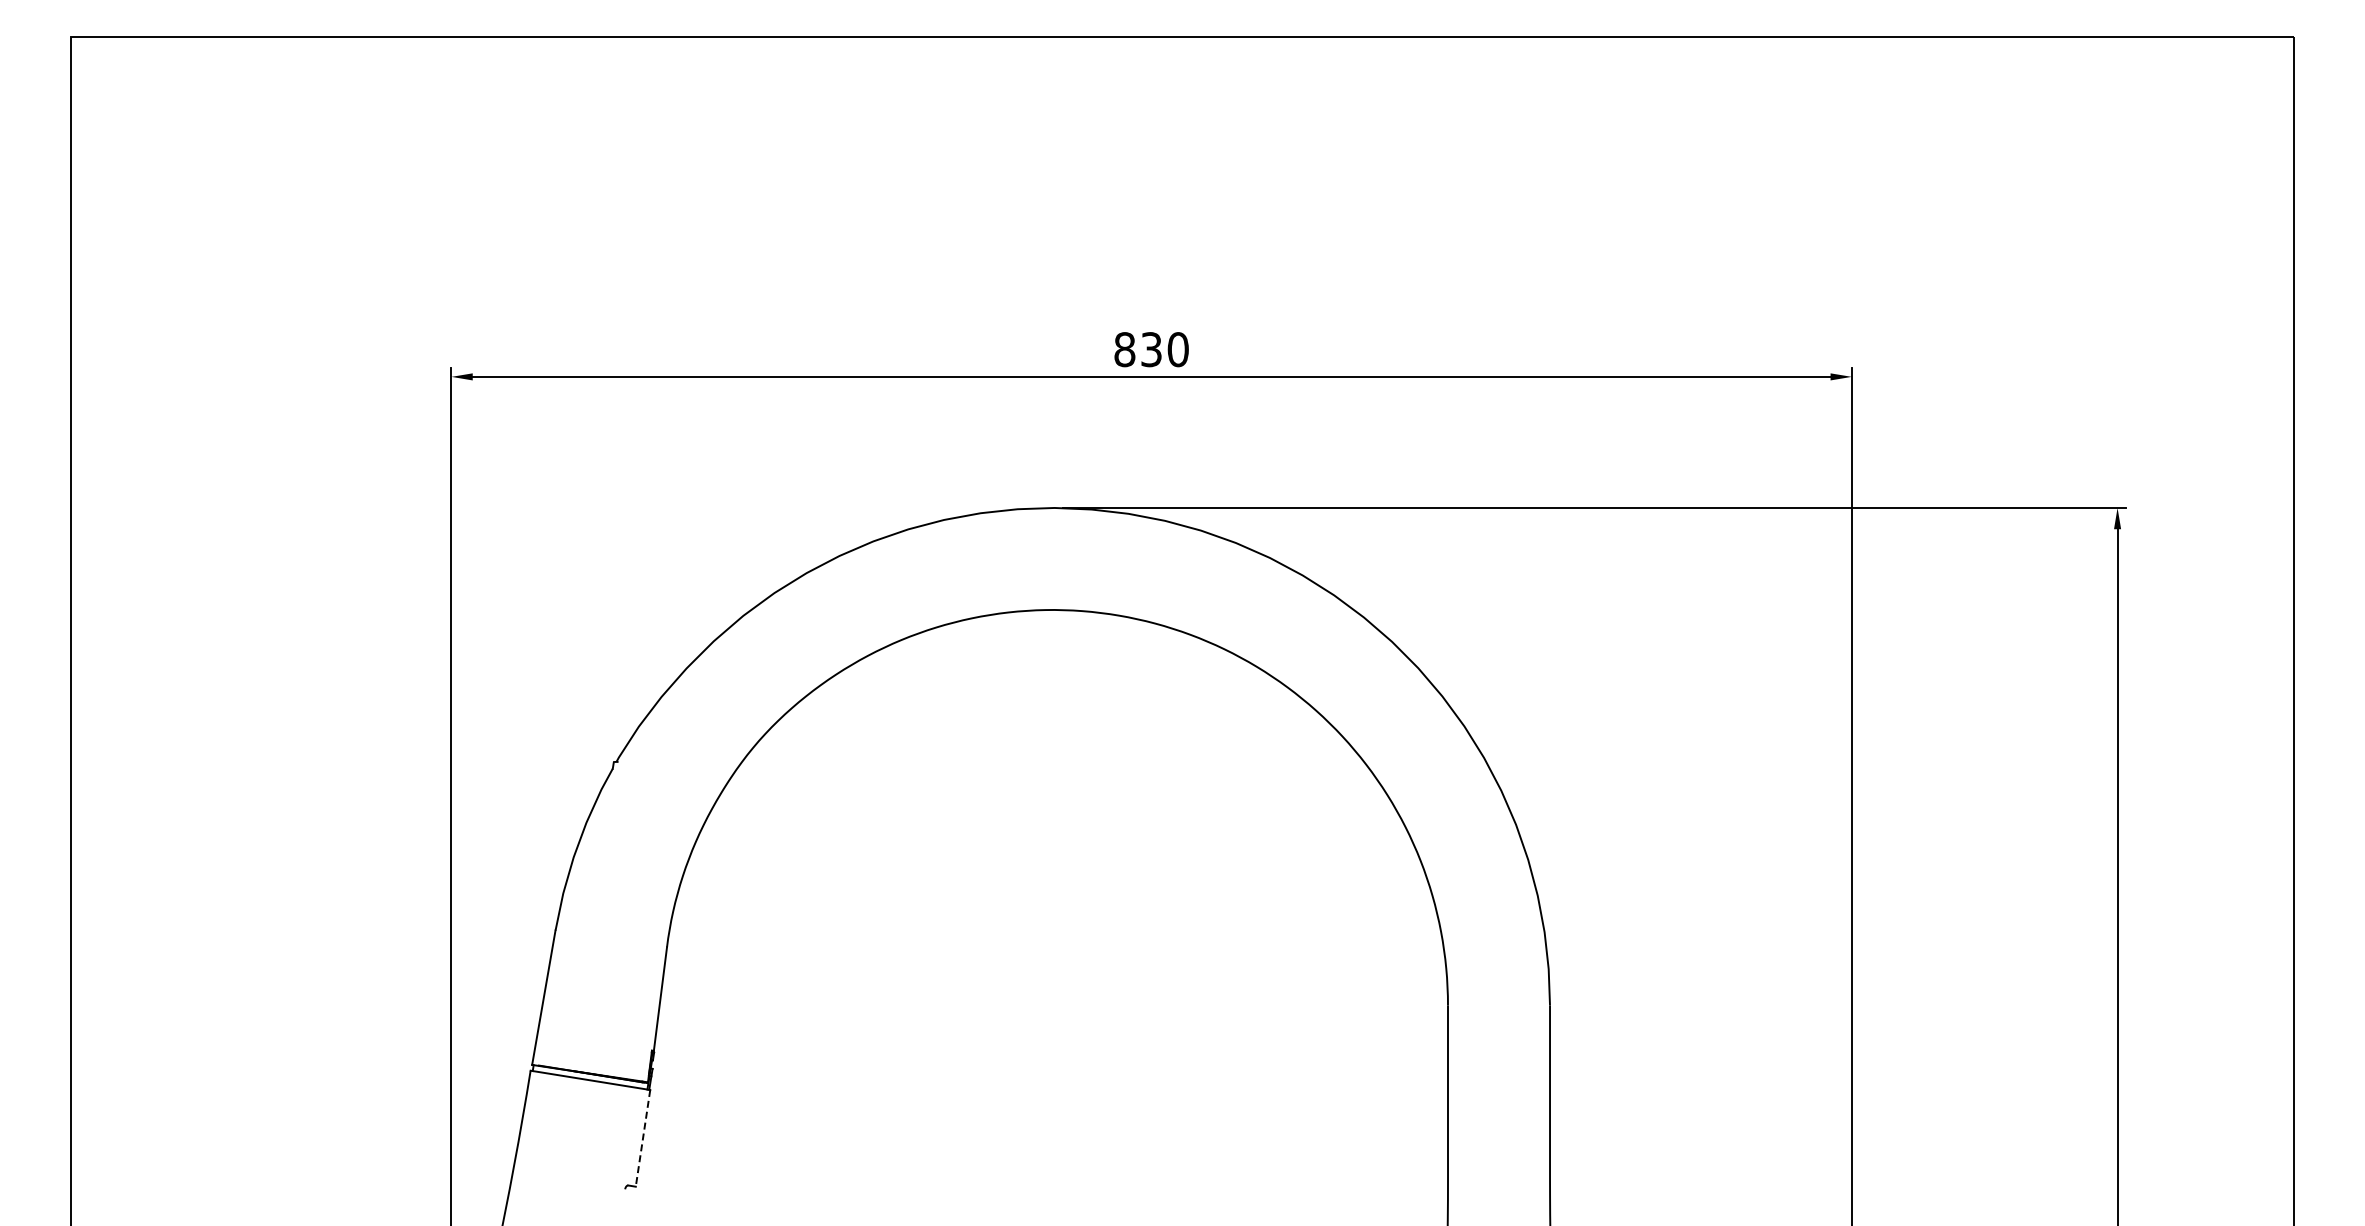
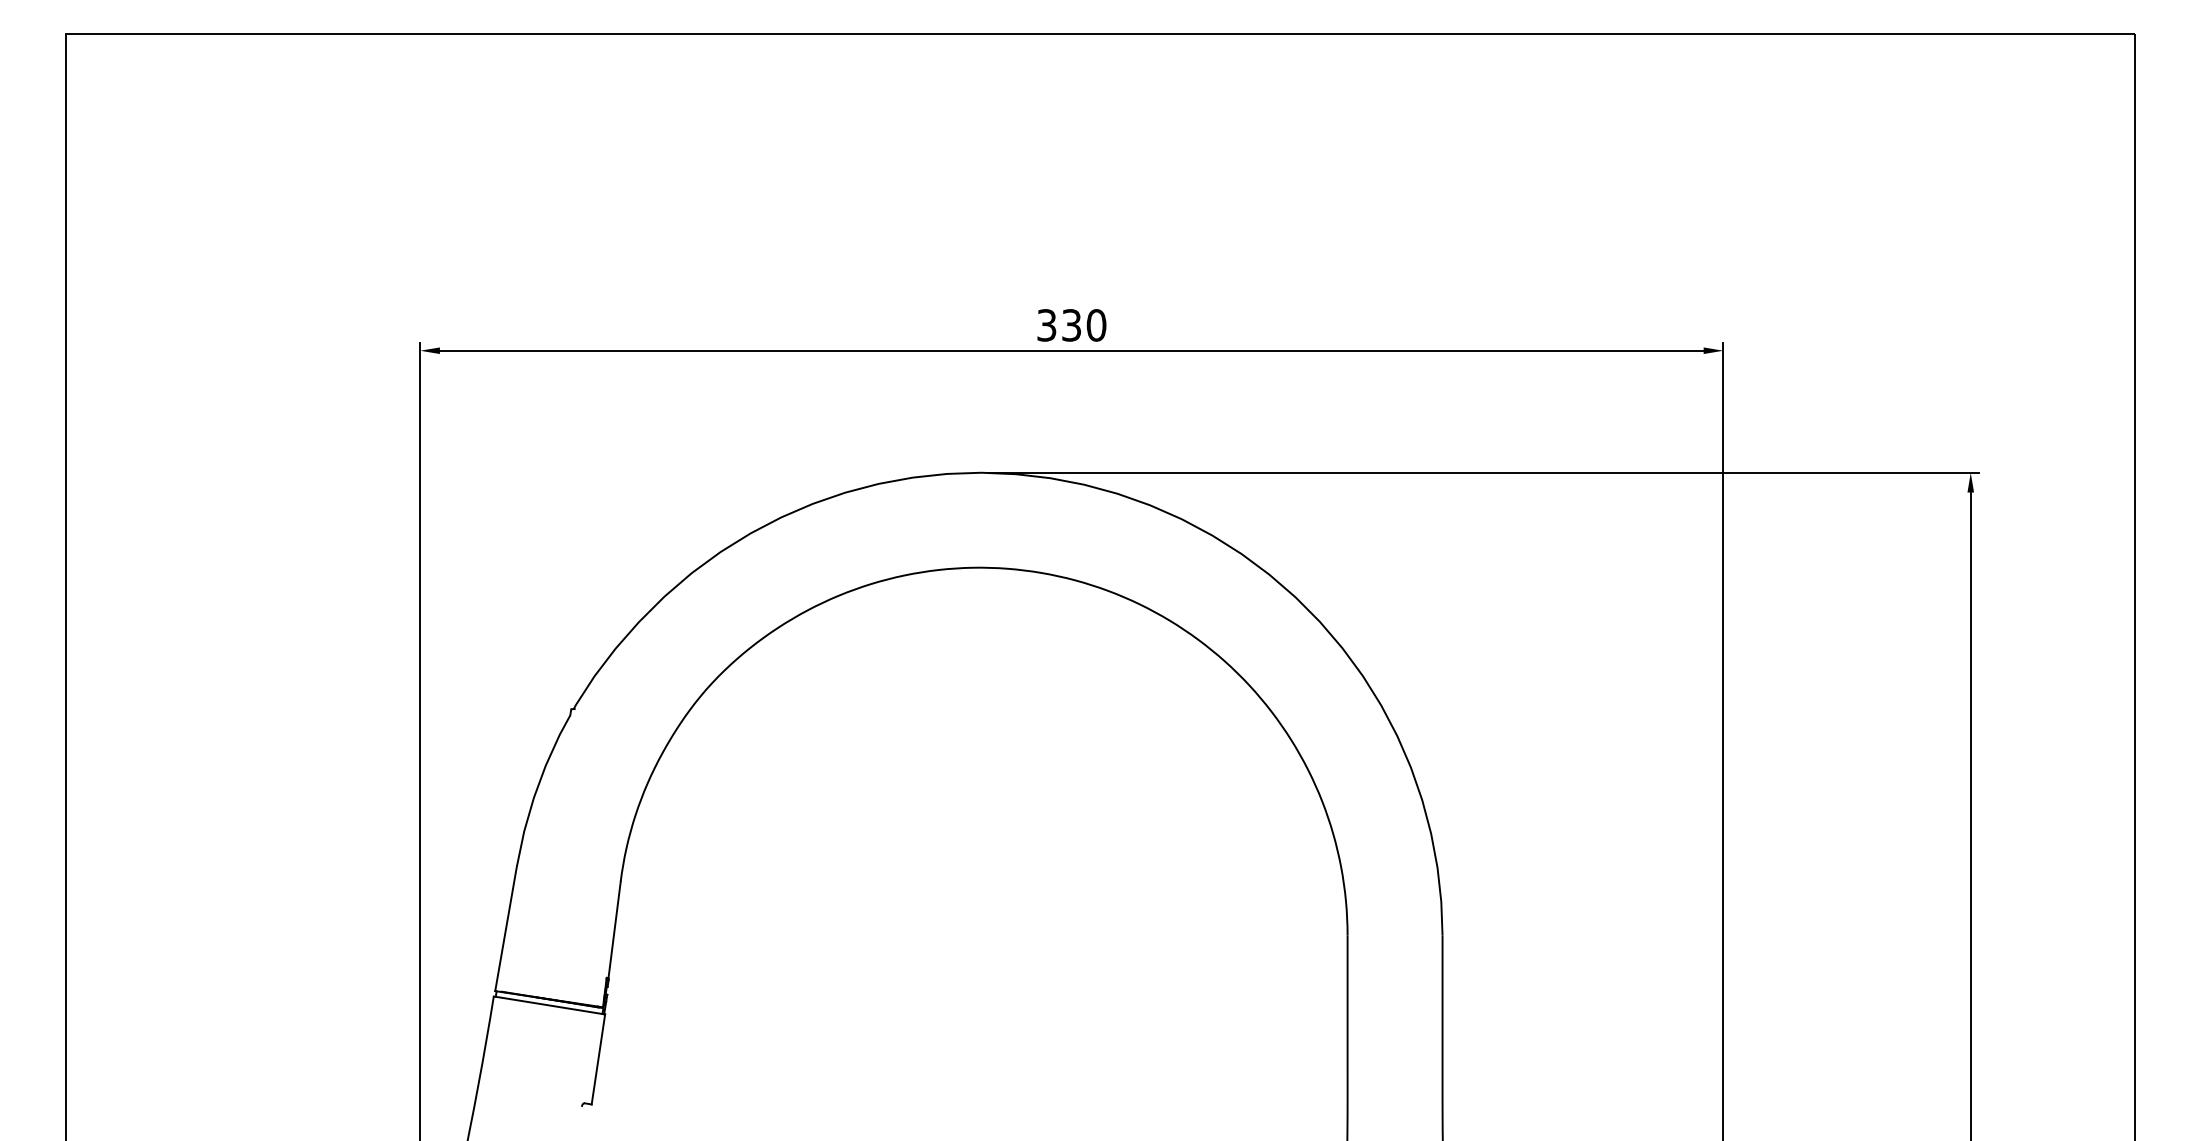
text: (1124, 349) -> (1046, 325), 830 -> 330
line: (643, 1138) -> (598, 1059), dashed -> solid

